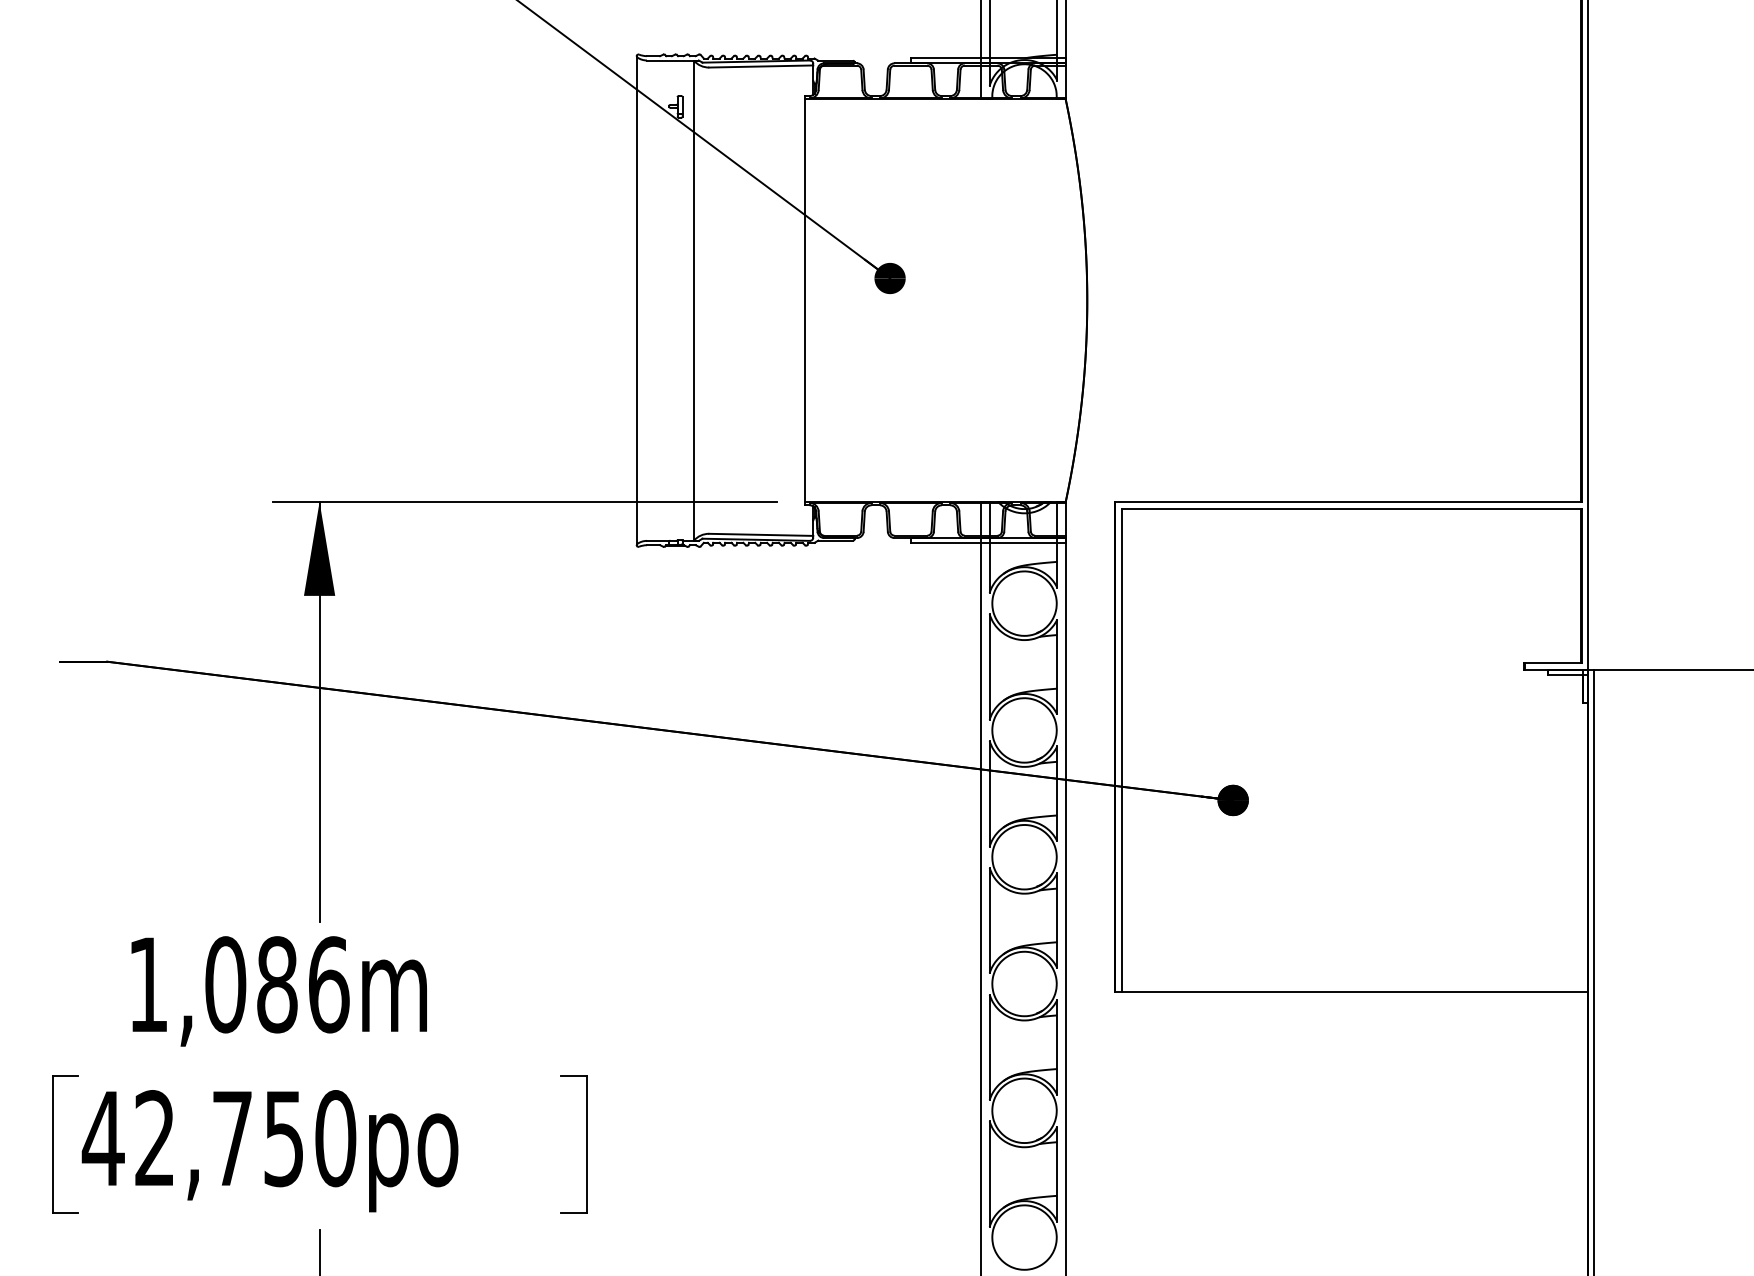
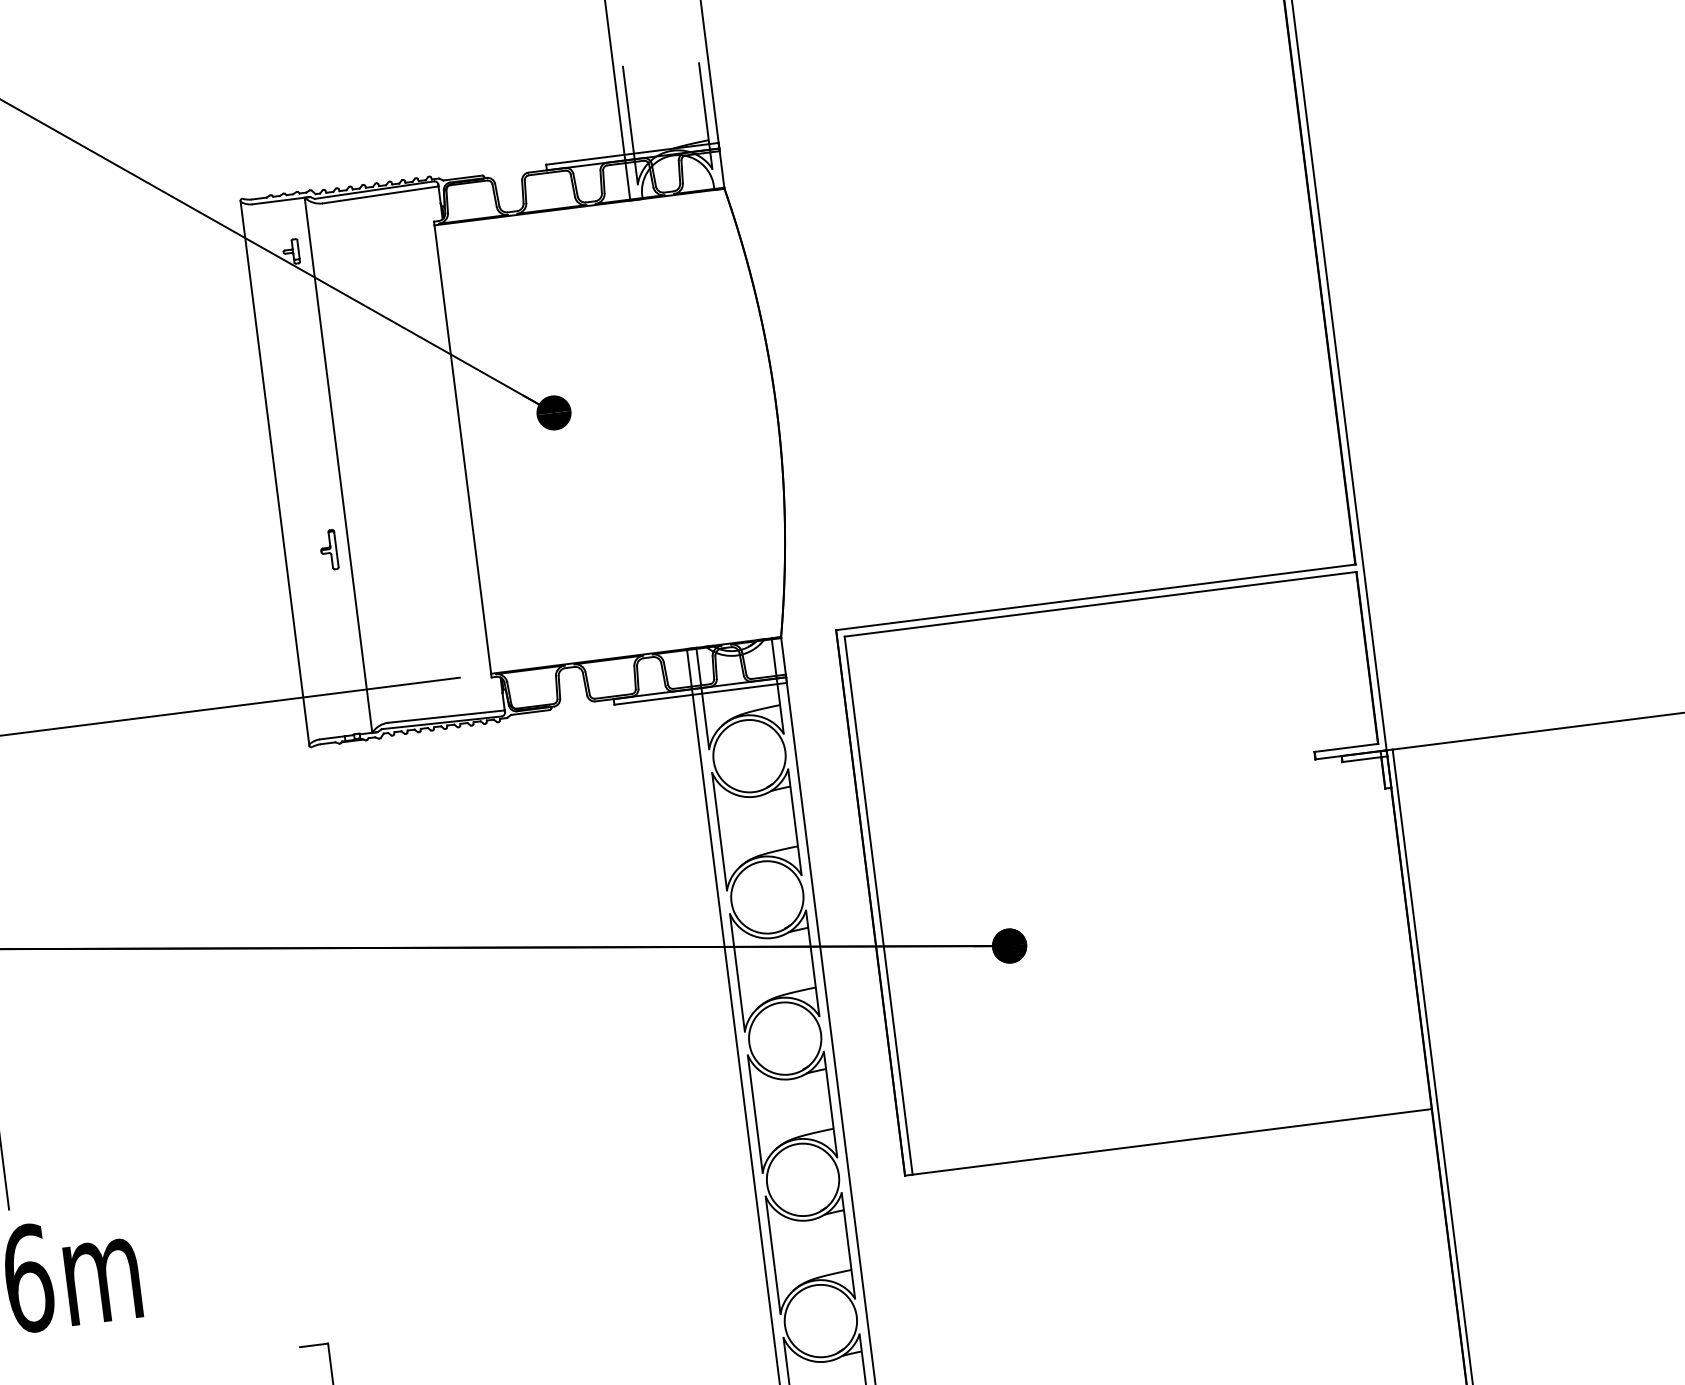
part: (675, 374) -> (328, 550), added

